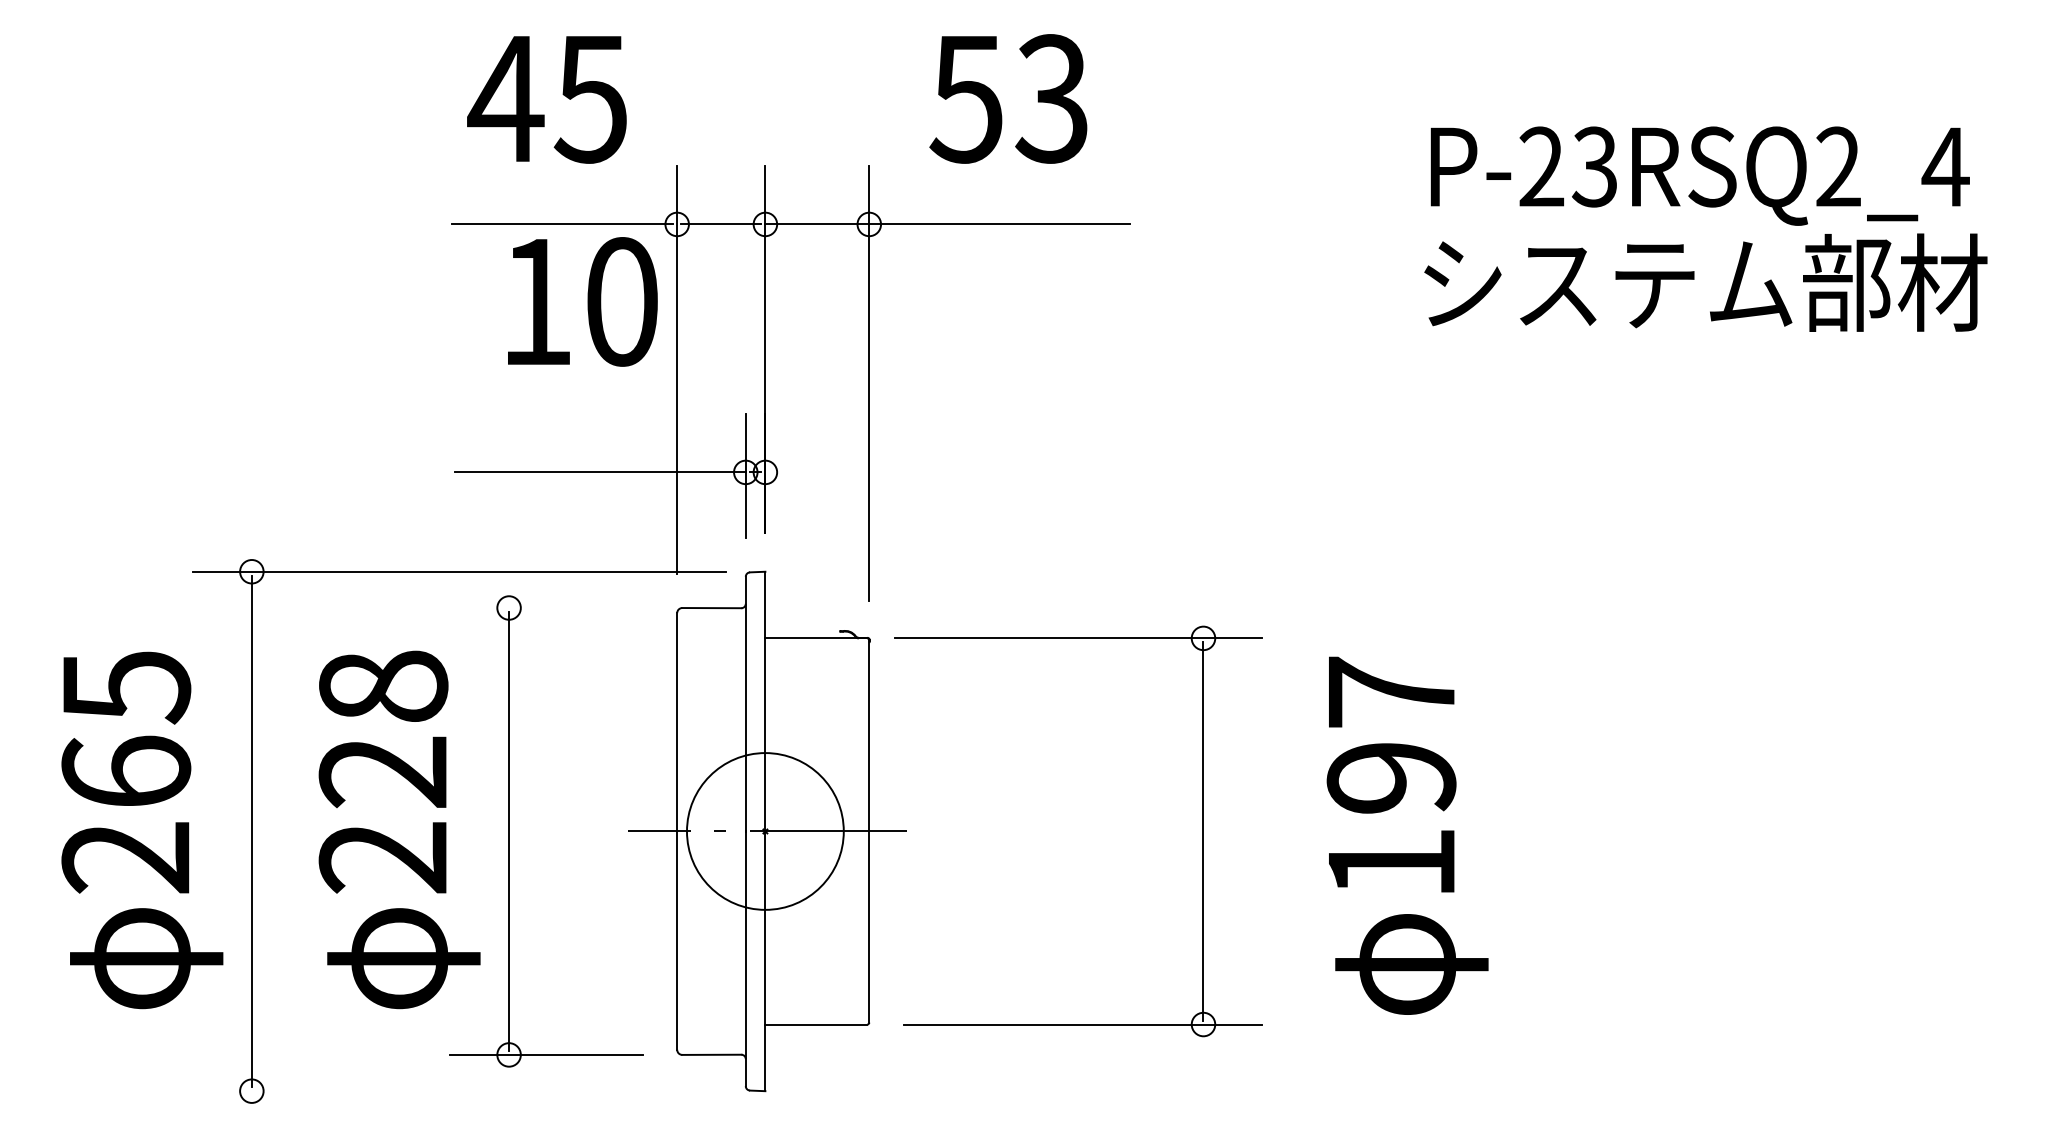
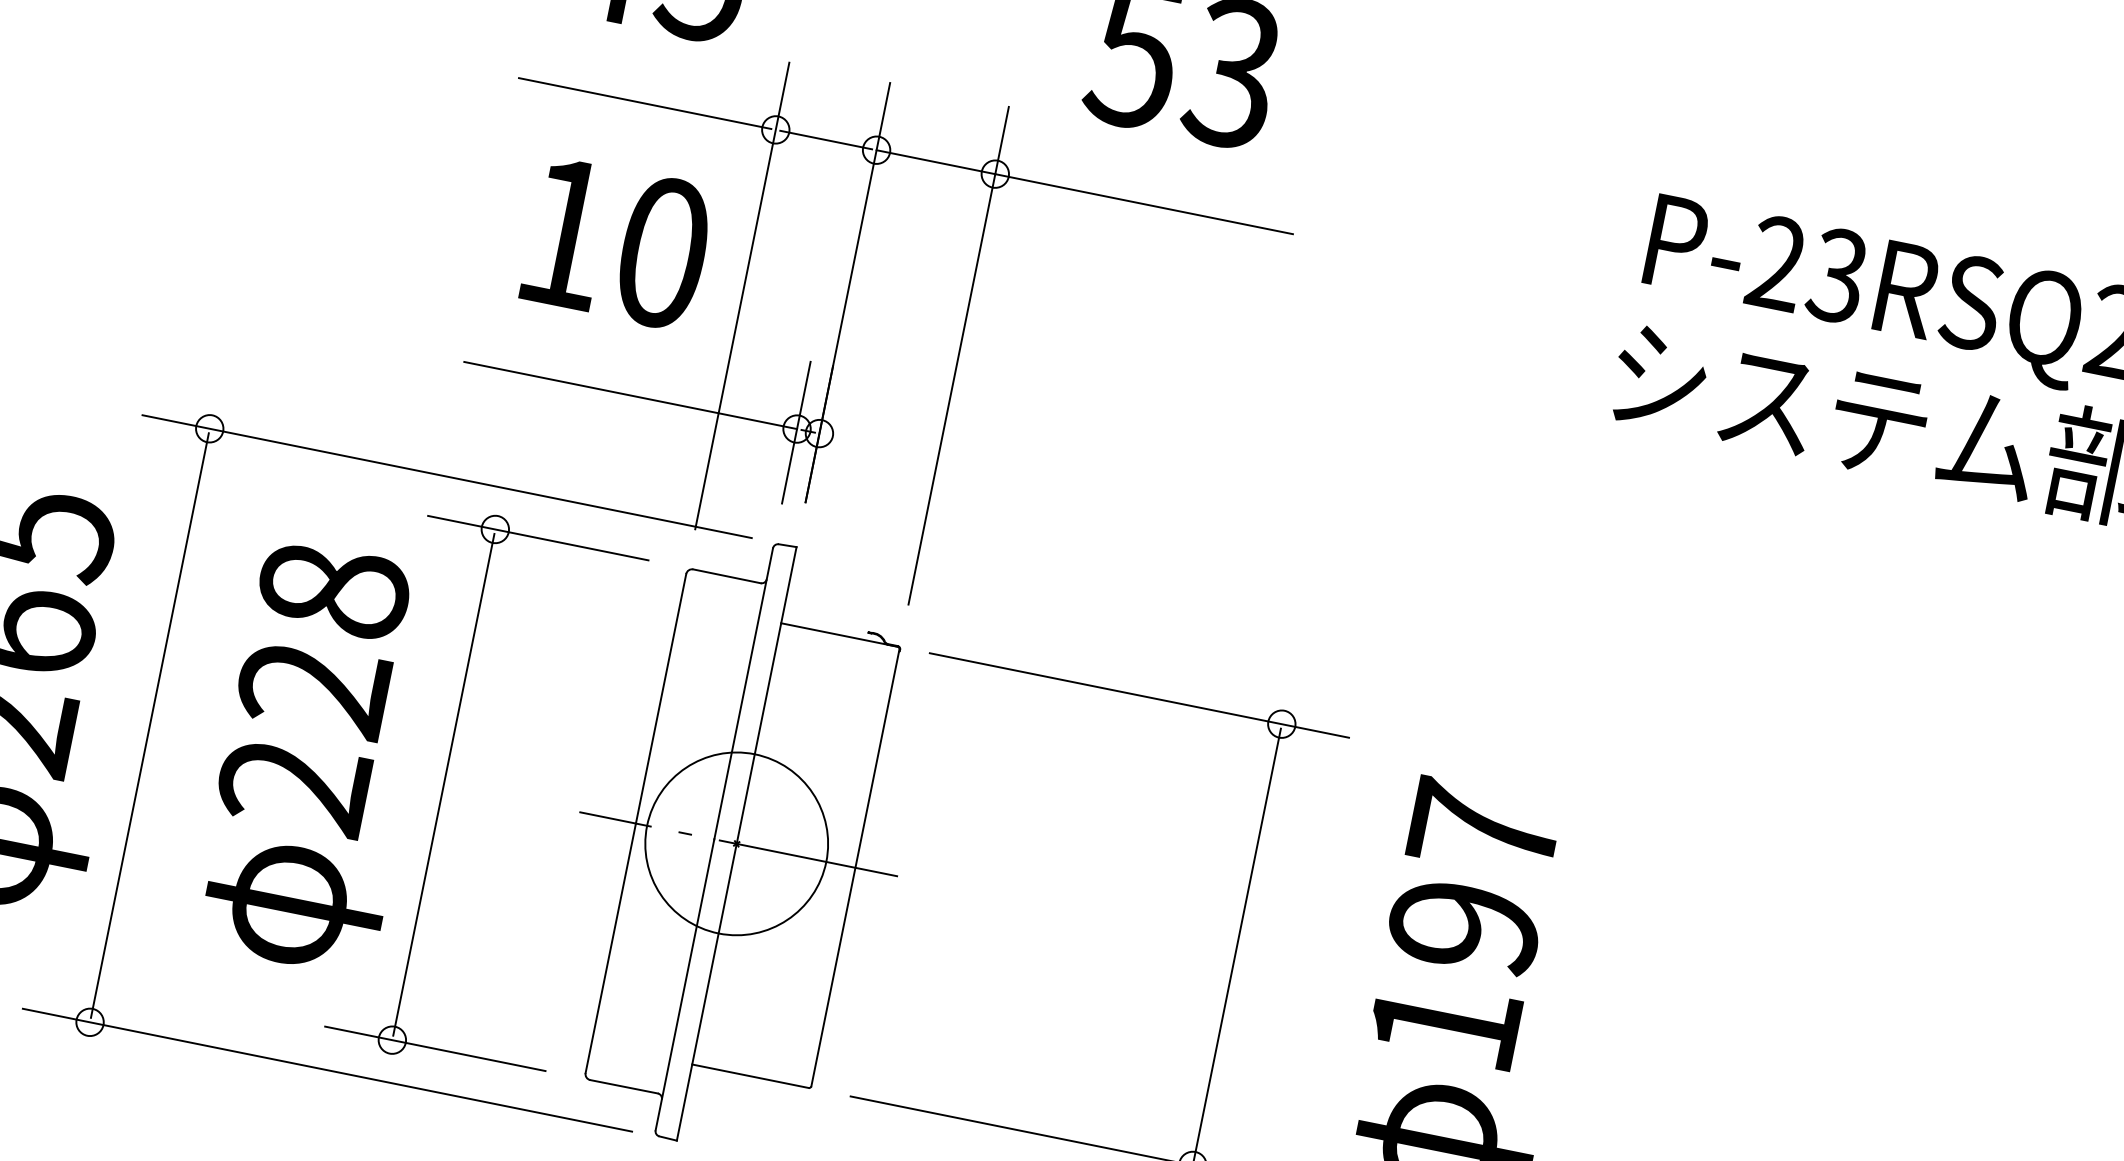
text: (582, 301) -> (617, 243), moved
line: (546, 608) -> (537, 538), added
line: (459, 1091) -> (327, 1070), added

